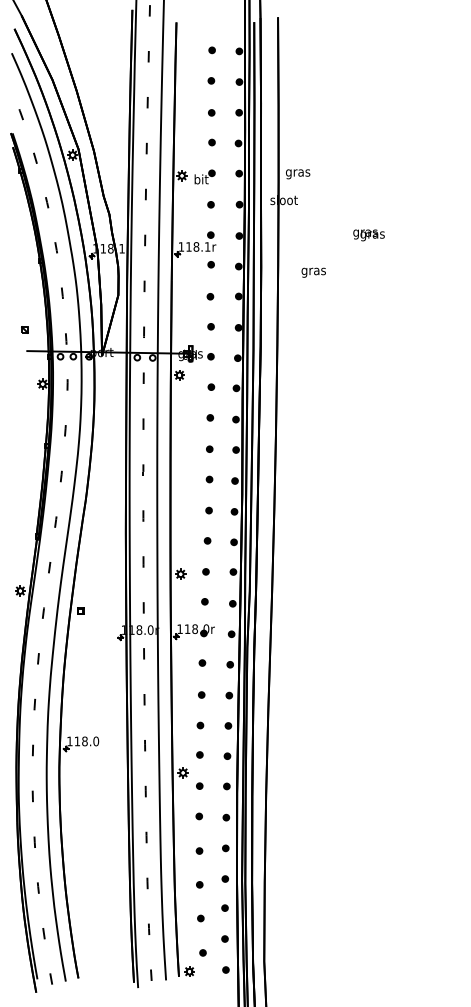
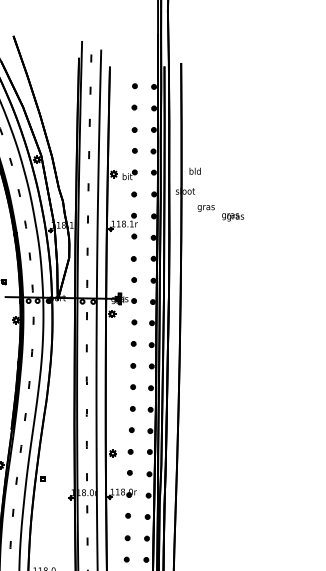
text: (298, 172) -> (195, 171), gras -> bld
text: (368, 235) -> (232, 217), moved
text: (313, 272) -> (206, 208), moved

